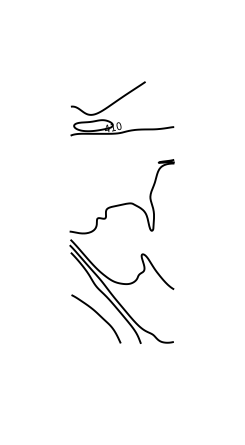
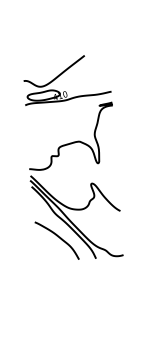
part: (116, 102) -> (61, 74), moved

